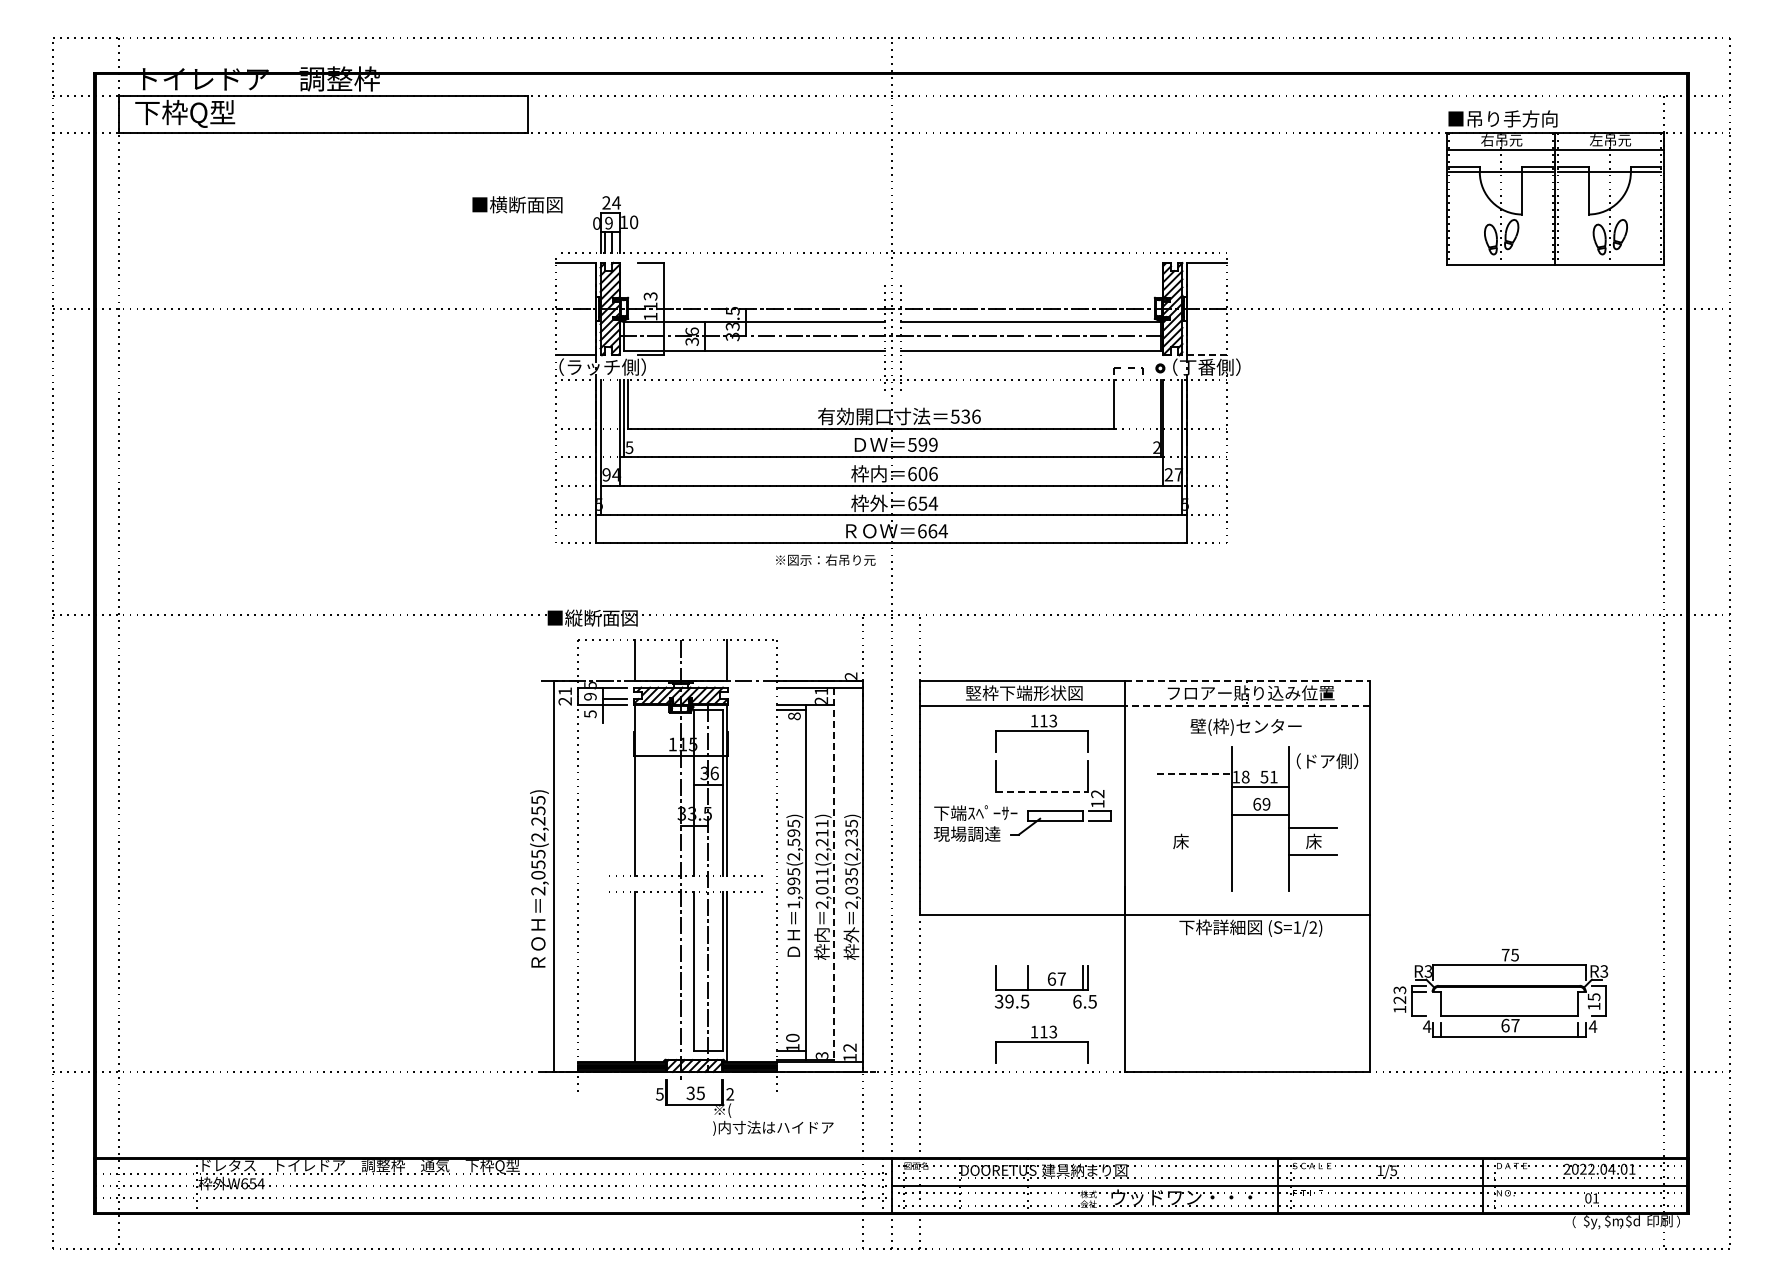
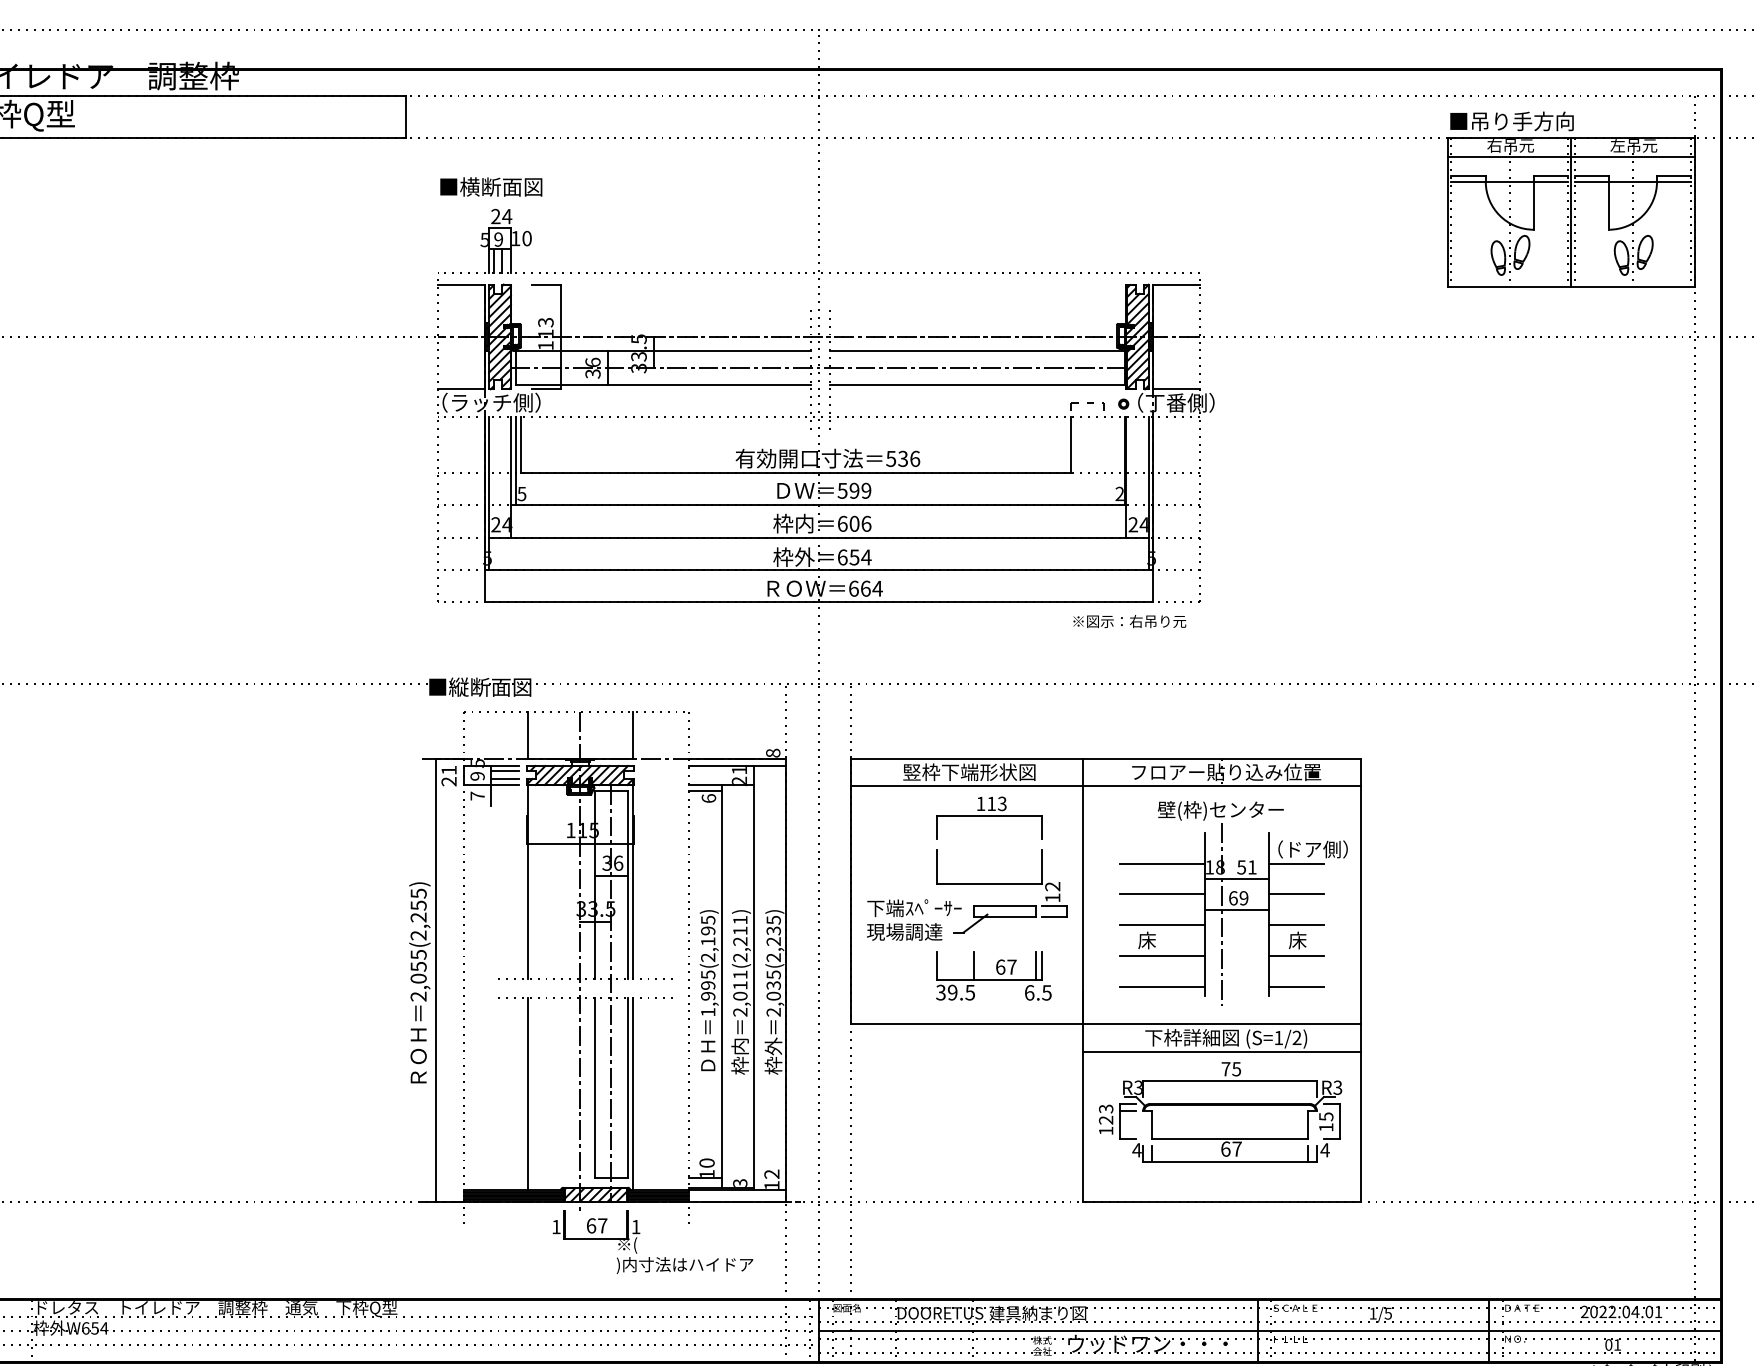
text: (517, 204) -> (491, 186), moved
text: (596, 223) -> (484, 239), 0 -> 5
line: (1206, 355) -> (1175, 389), dashed -> solid
text: (1178, 474) -> (1144, 524), 27 -> 24
text: (606, 475) -> (495, 525), 94 -> 24
text: (825, 559) -> (1129, 620), moved
text: (850, 675) -> (772, 752), 2 -> 8
line: (1247, 681) -> (1222, 759), dashed -> solid
line: (614, 691) -> (504, 770), added
line: (1247, 705) -> (1222, 786), dashed -> solid
text: (590, 714) -> (477, 796), 5 -> 7
text: (794, 716) -> (708, 798), 8 -> 6
line: (1194, 773) -> (1162, 863), dashed -> solid
line: (1312, 773) -> (1296, 863), added
line: (1042, 791) -> (990, 883), dashed -> solid
line: (1194, 800) -> (1162, 893), added
line: (1312, 800) -> (1296, 893), added
line: (1247, 818) -> (1222, 914), added
line: (1194, 828) -> (1162, 925), added
text: (793, 842) -> (707, 941), 1,995(2,595) -> 1,995(2,195)
line: (1194, 855) -> (1162, 956), added
line: (834, 875) -> (754, 978), dashed -> solid
line: (1194, 882) -> (1162, 986), added
line: (1312, 882) -> (1296, 986), added
line: (1246, 939) -> (1221, 1051), added
part: (1045, 986) -> (993, 975), moved
part: (1500, 993) -> (1220, 1112), moved
part: (1041, 1044) -> (988, 1170), removed
text: (695, 1093) -> (596, 1226), 35 -> 67
text: (659, 1094) -> (555, 1227), 5 -> 1
text: (730, 1094) -> (636, 1227), 2 -> 1

